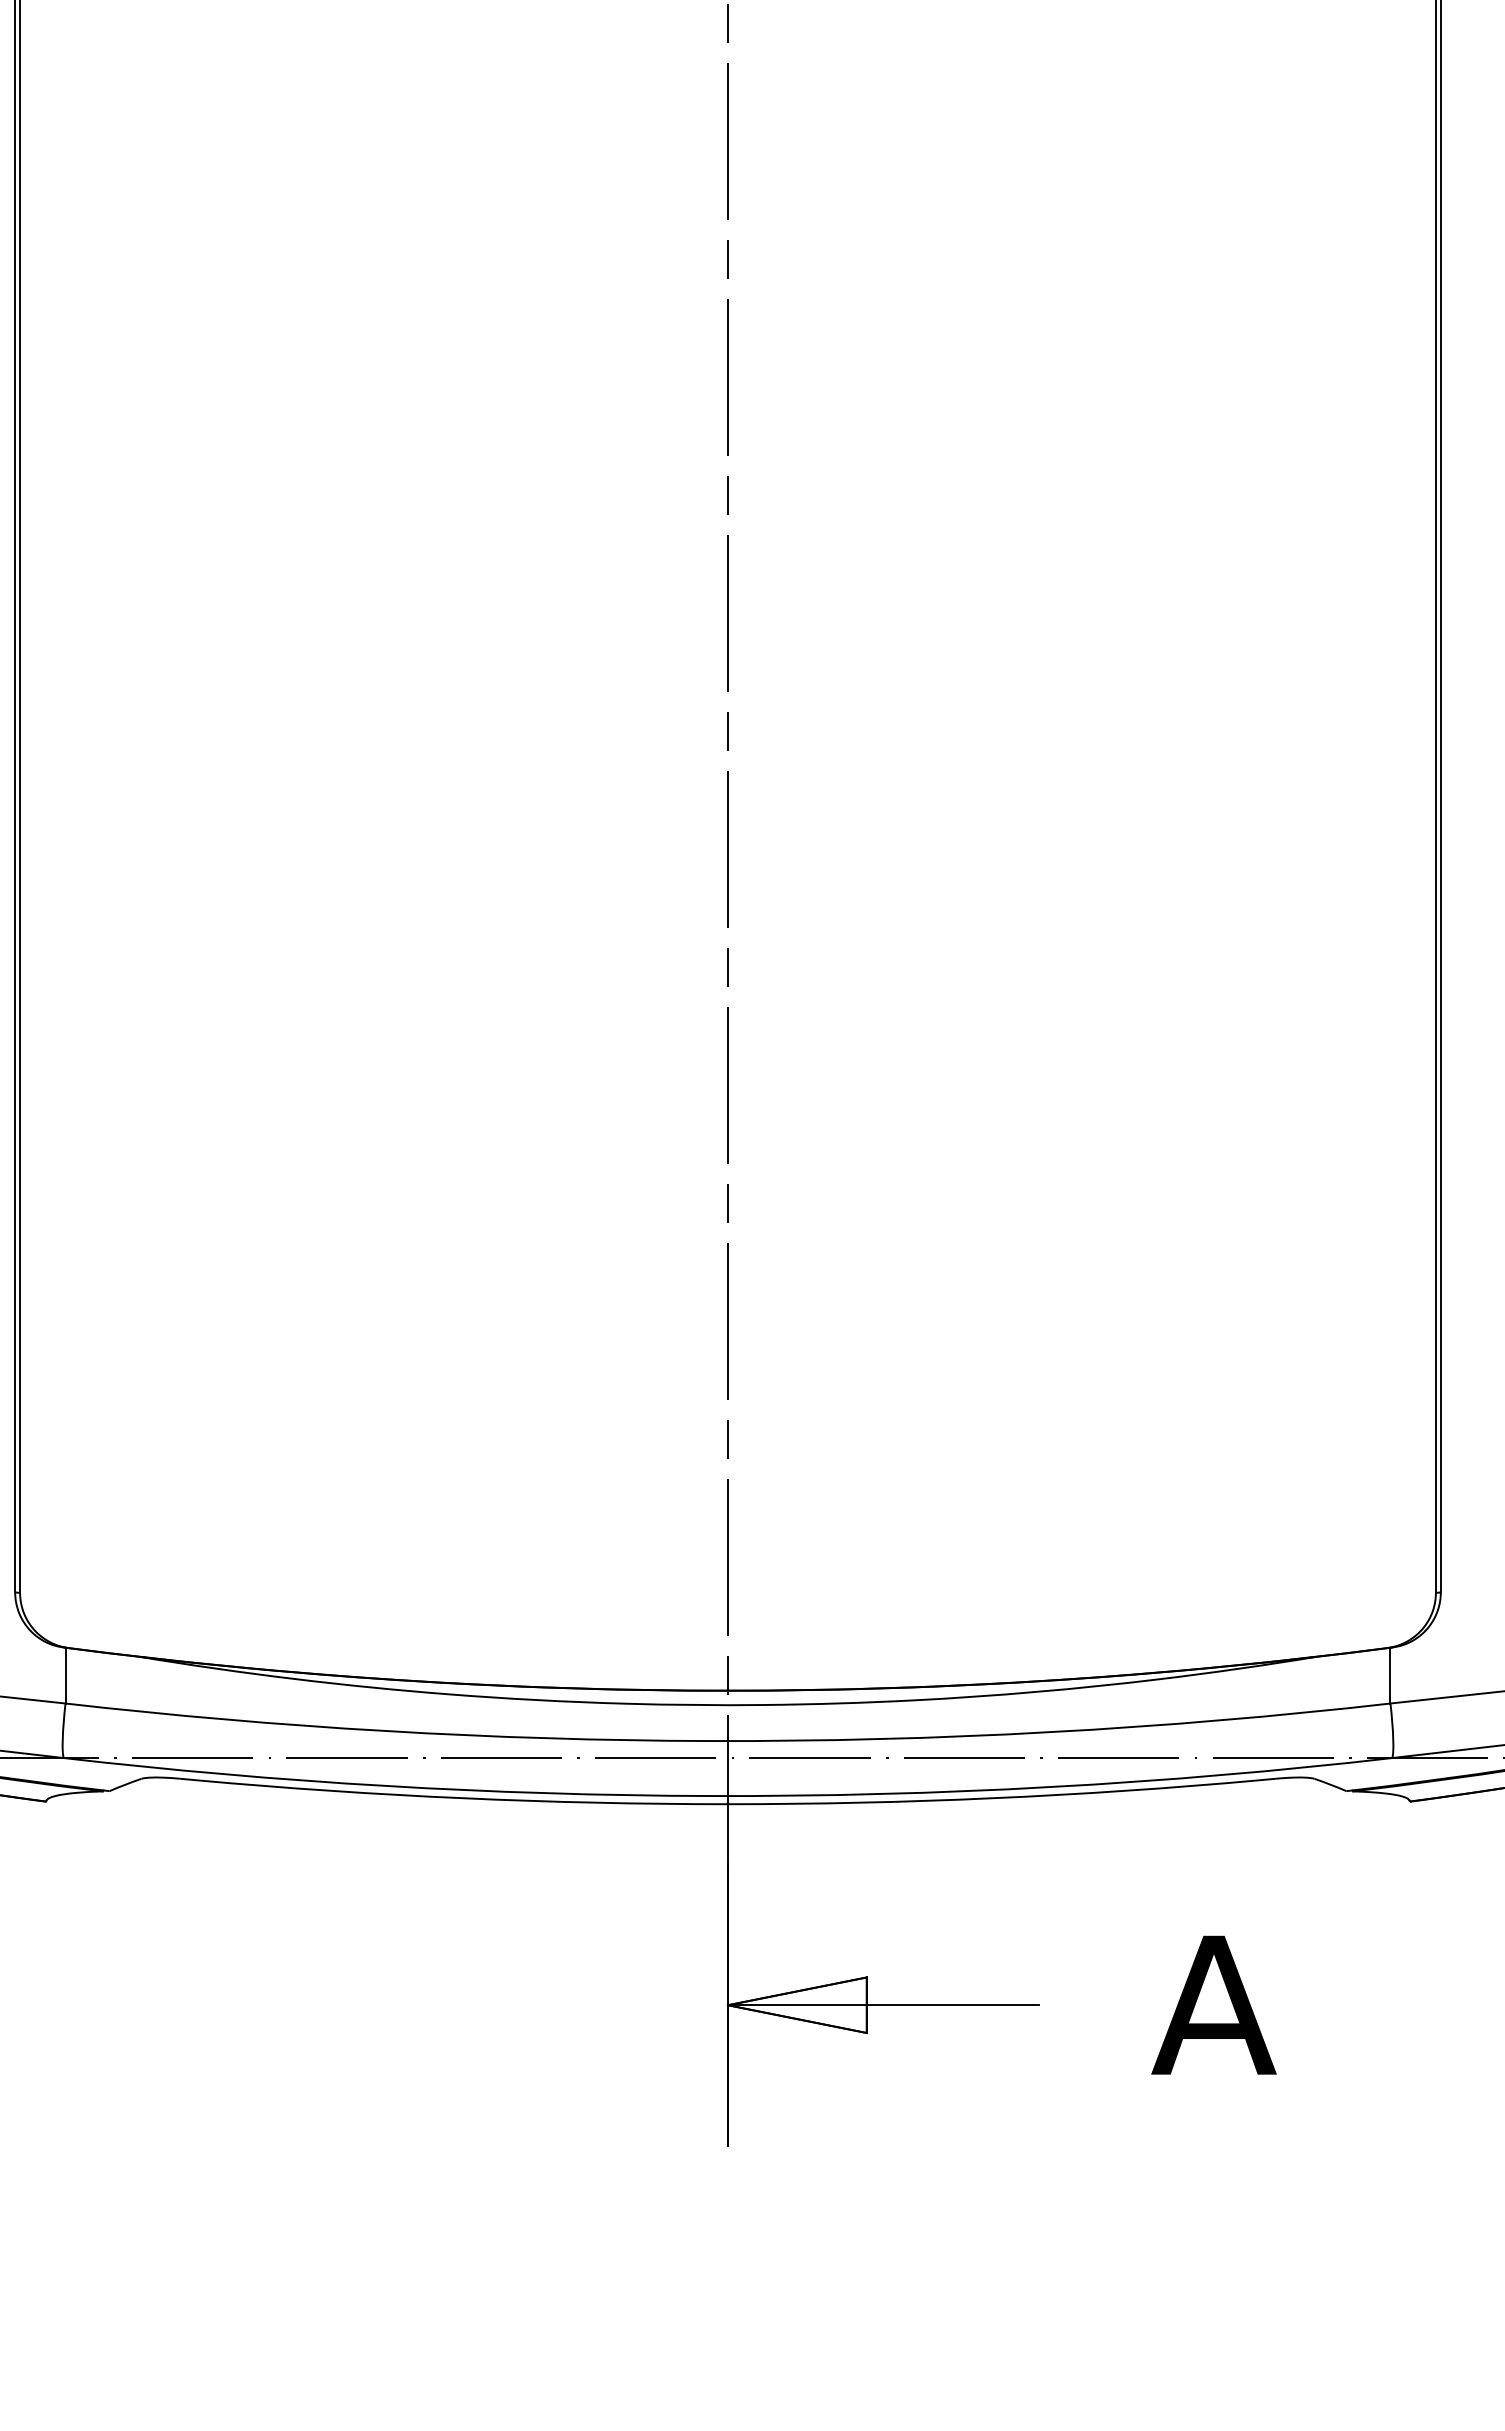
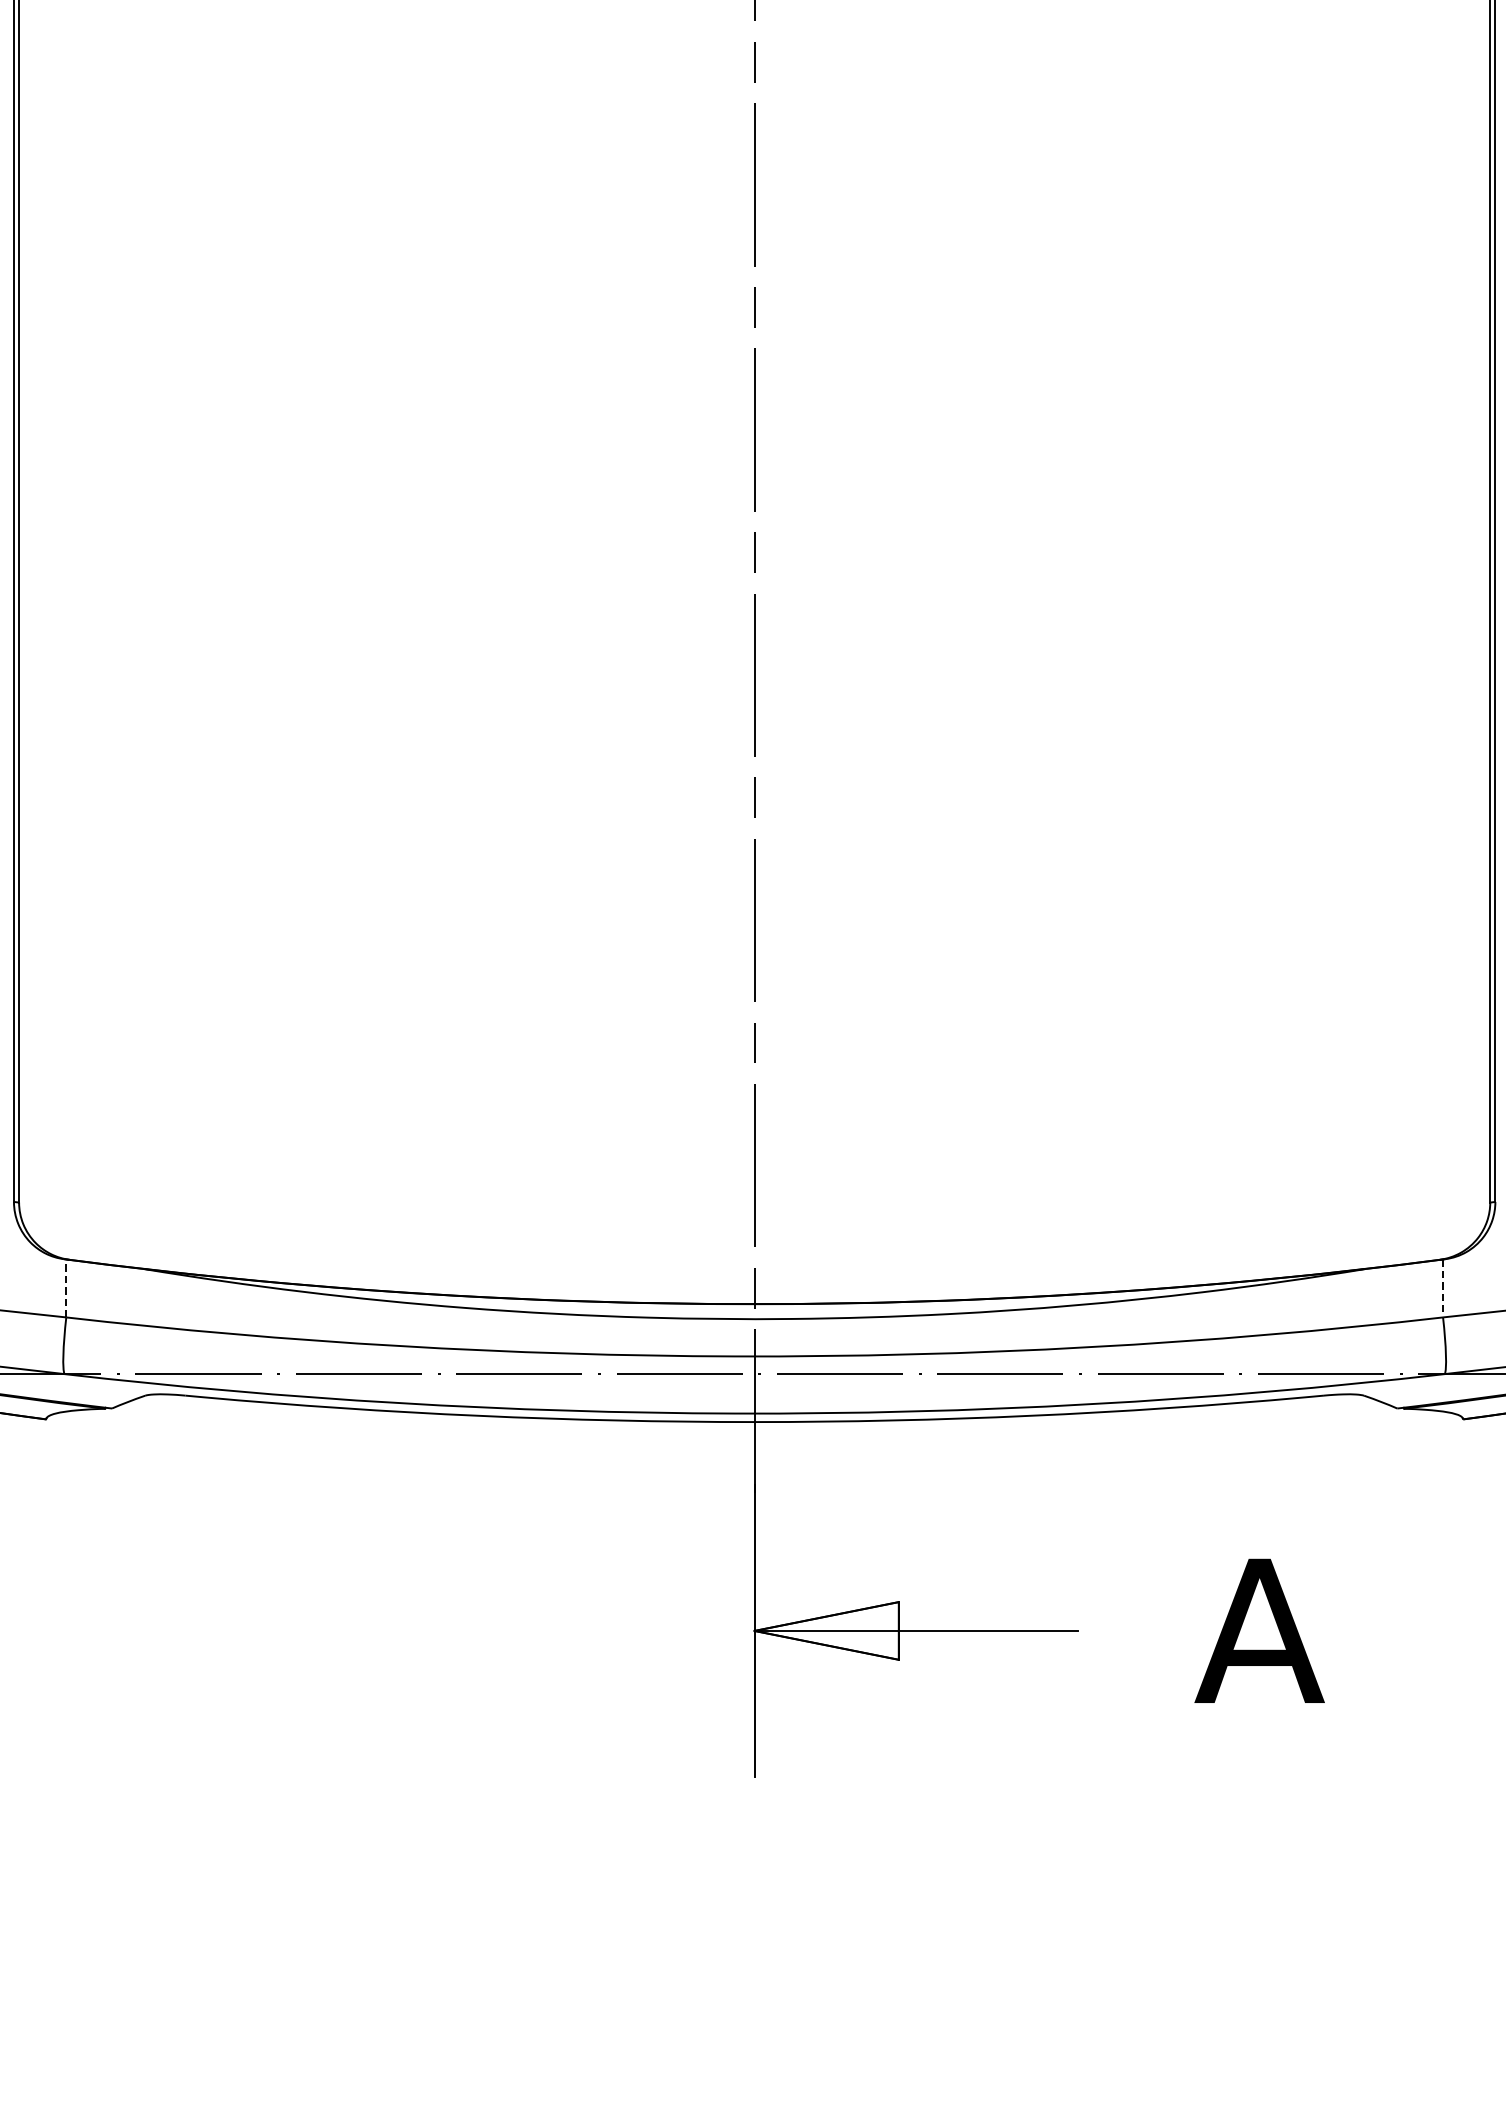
line: (65, 1675) -> (66, 1288), solid -> dashed
line: (1390, 1675) -> (1443, 1288), solid -> dashed

